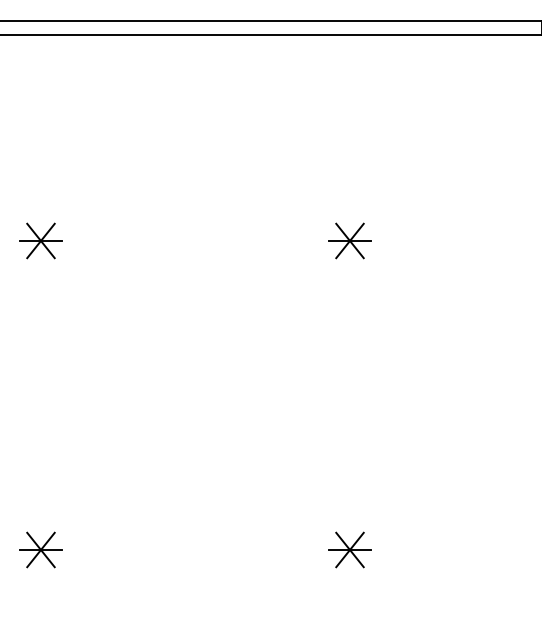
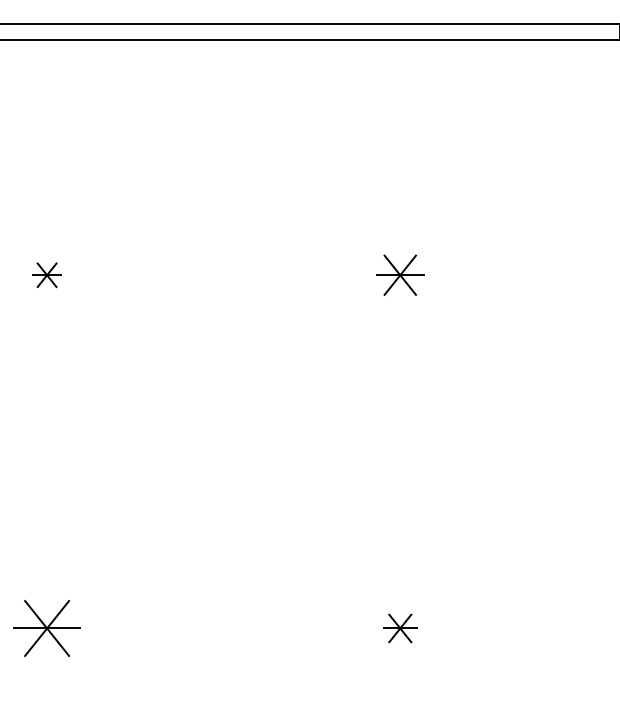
part: (40, 240) -> (46, 274), size x0.6
part: (40, 549) -> (46, 627), size x1.4
part: (349, 549) -> (399, 627), size x0.7

